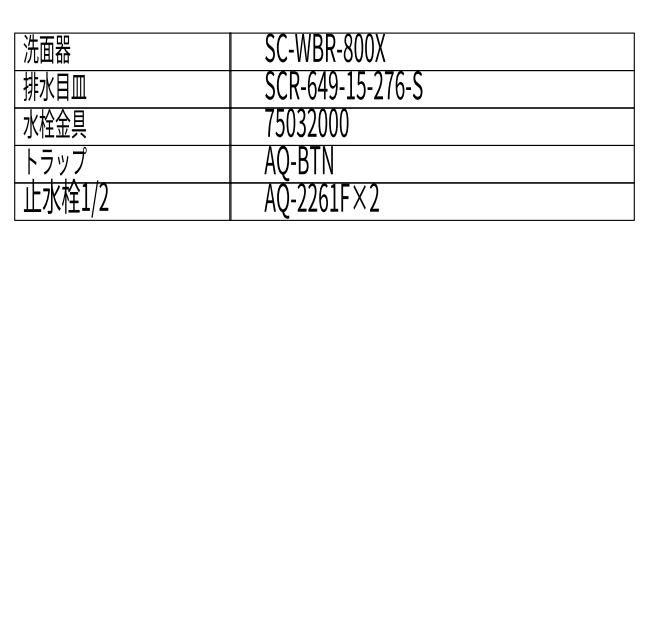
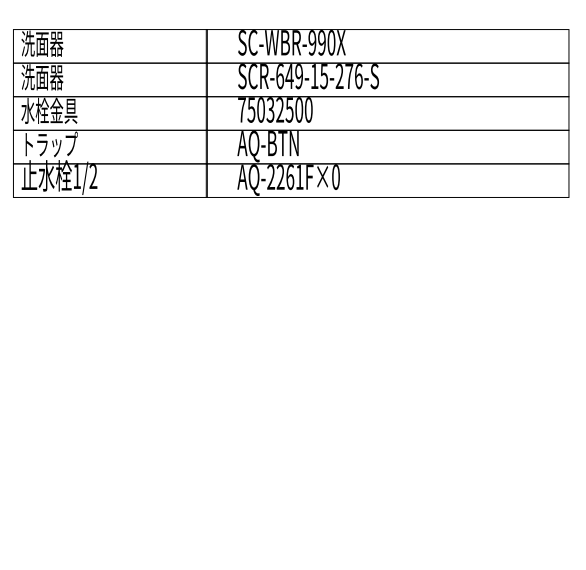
text: (353, 48) -> (317, 43), SC-WBR-800X -> SC-WBR-990X
text: (54, 85) -> (49, 76), 排水目皿 -> 洗面器
text: (322, 123) -> (289, 110), 75032000 -> 75032500
text: (374, 198) -> (336, 177), AQ-2261F×2 -> AQ-2261F×0

